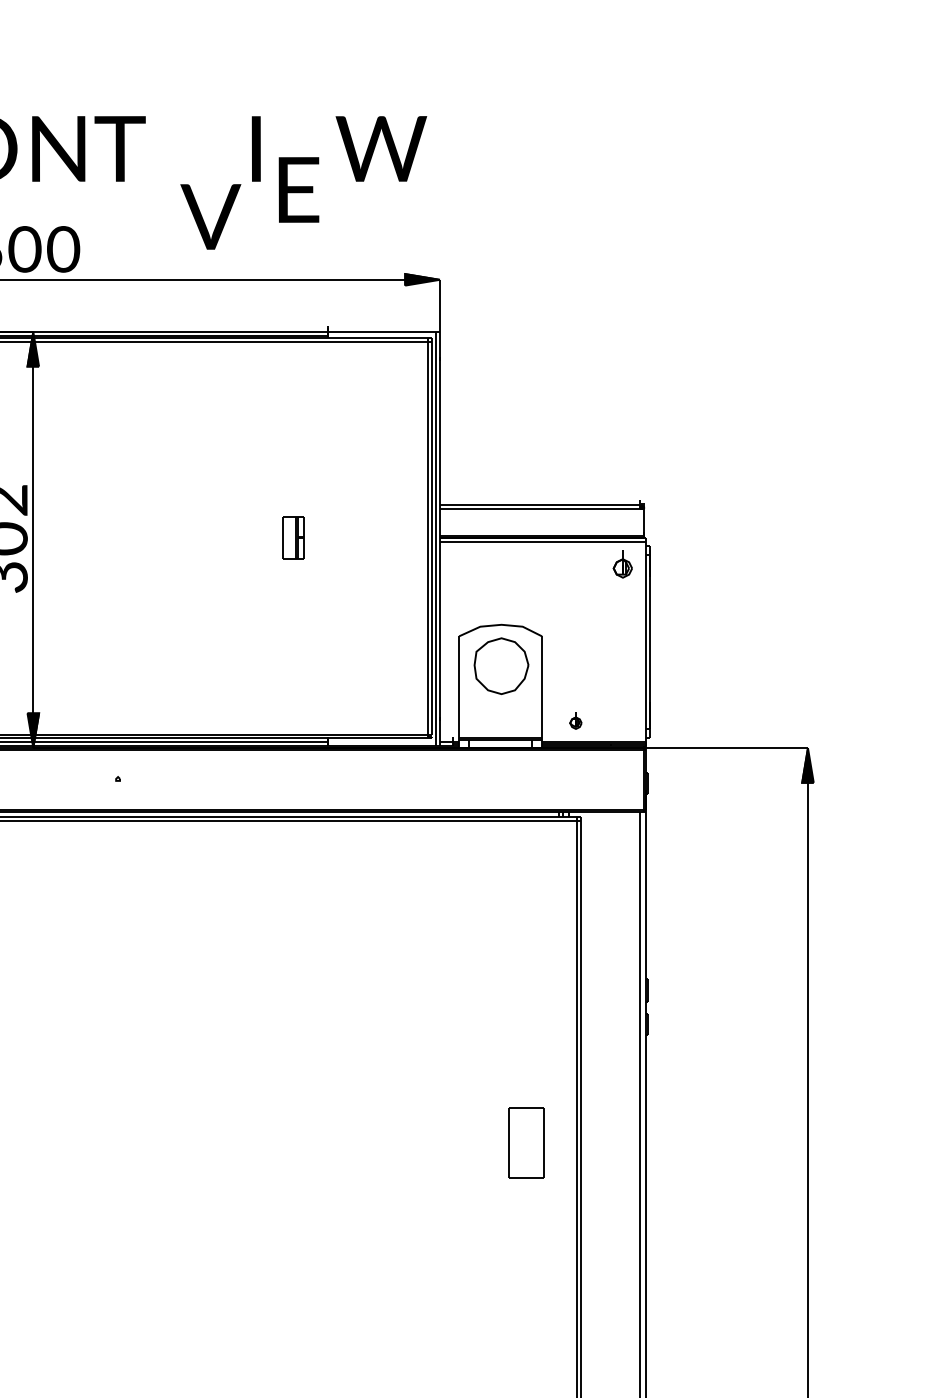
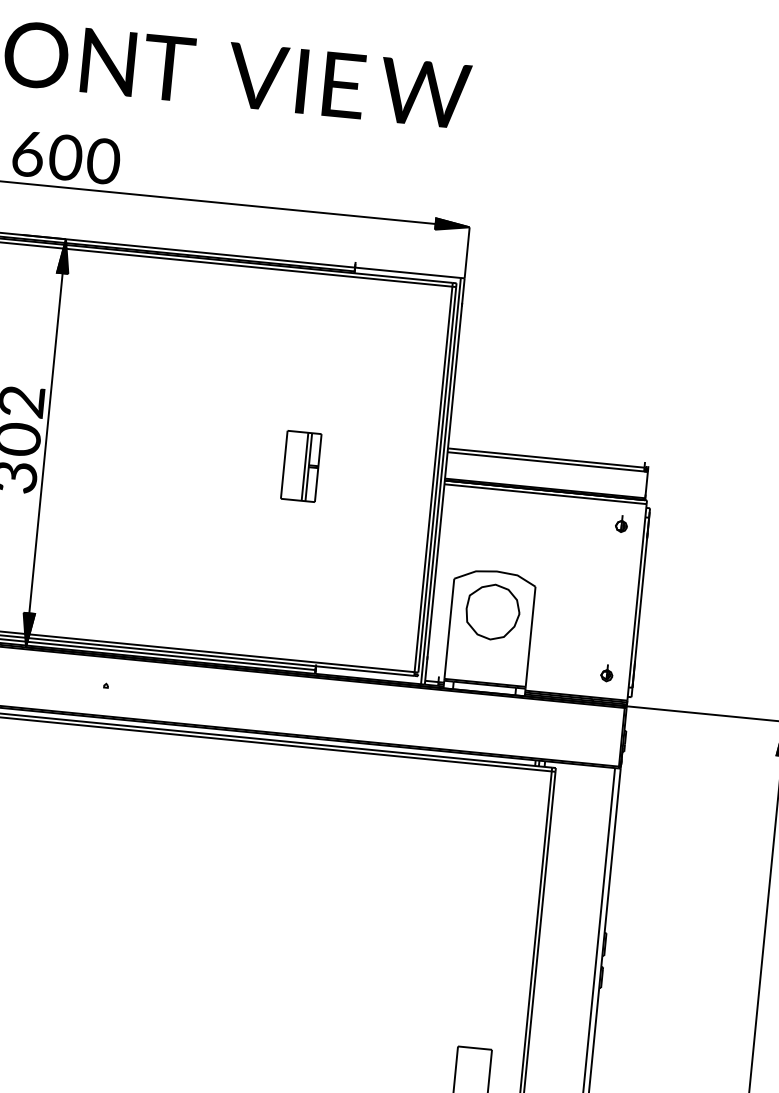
text: (298, 189) -> (343, 84), moved
text: (210, 216) -> (257, 76), moved
part: (293, 537) -> (301, 465), size x1.67
part: (622, 564) -> (621, 524), size x0.62
part: (575, 720) -> (606, 673), moved

